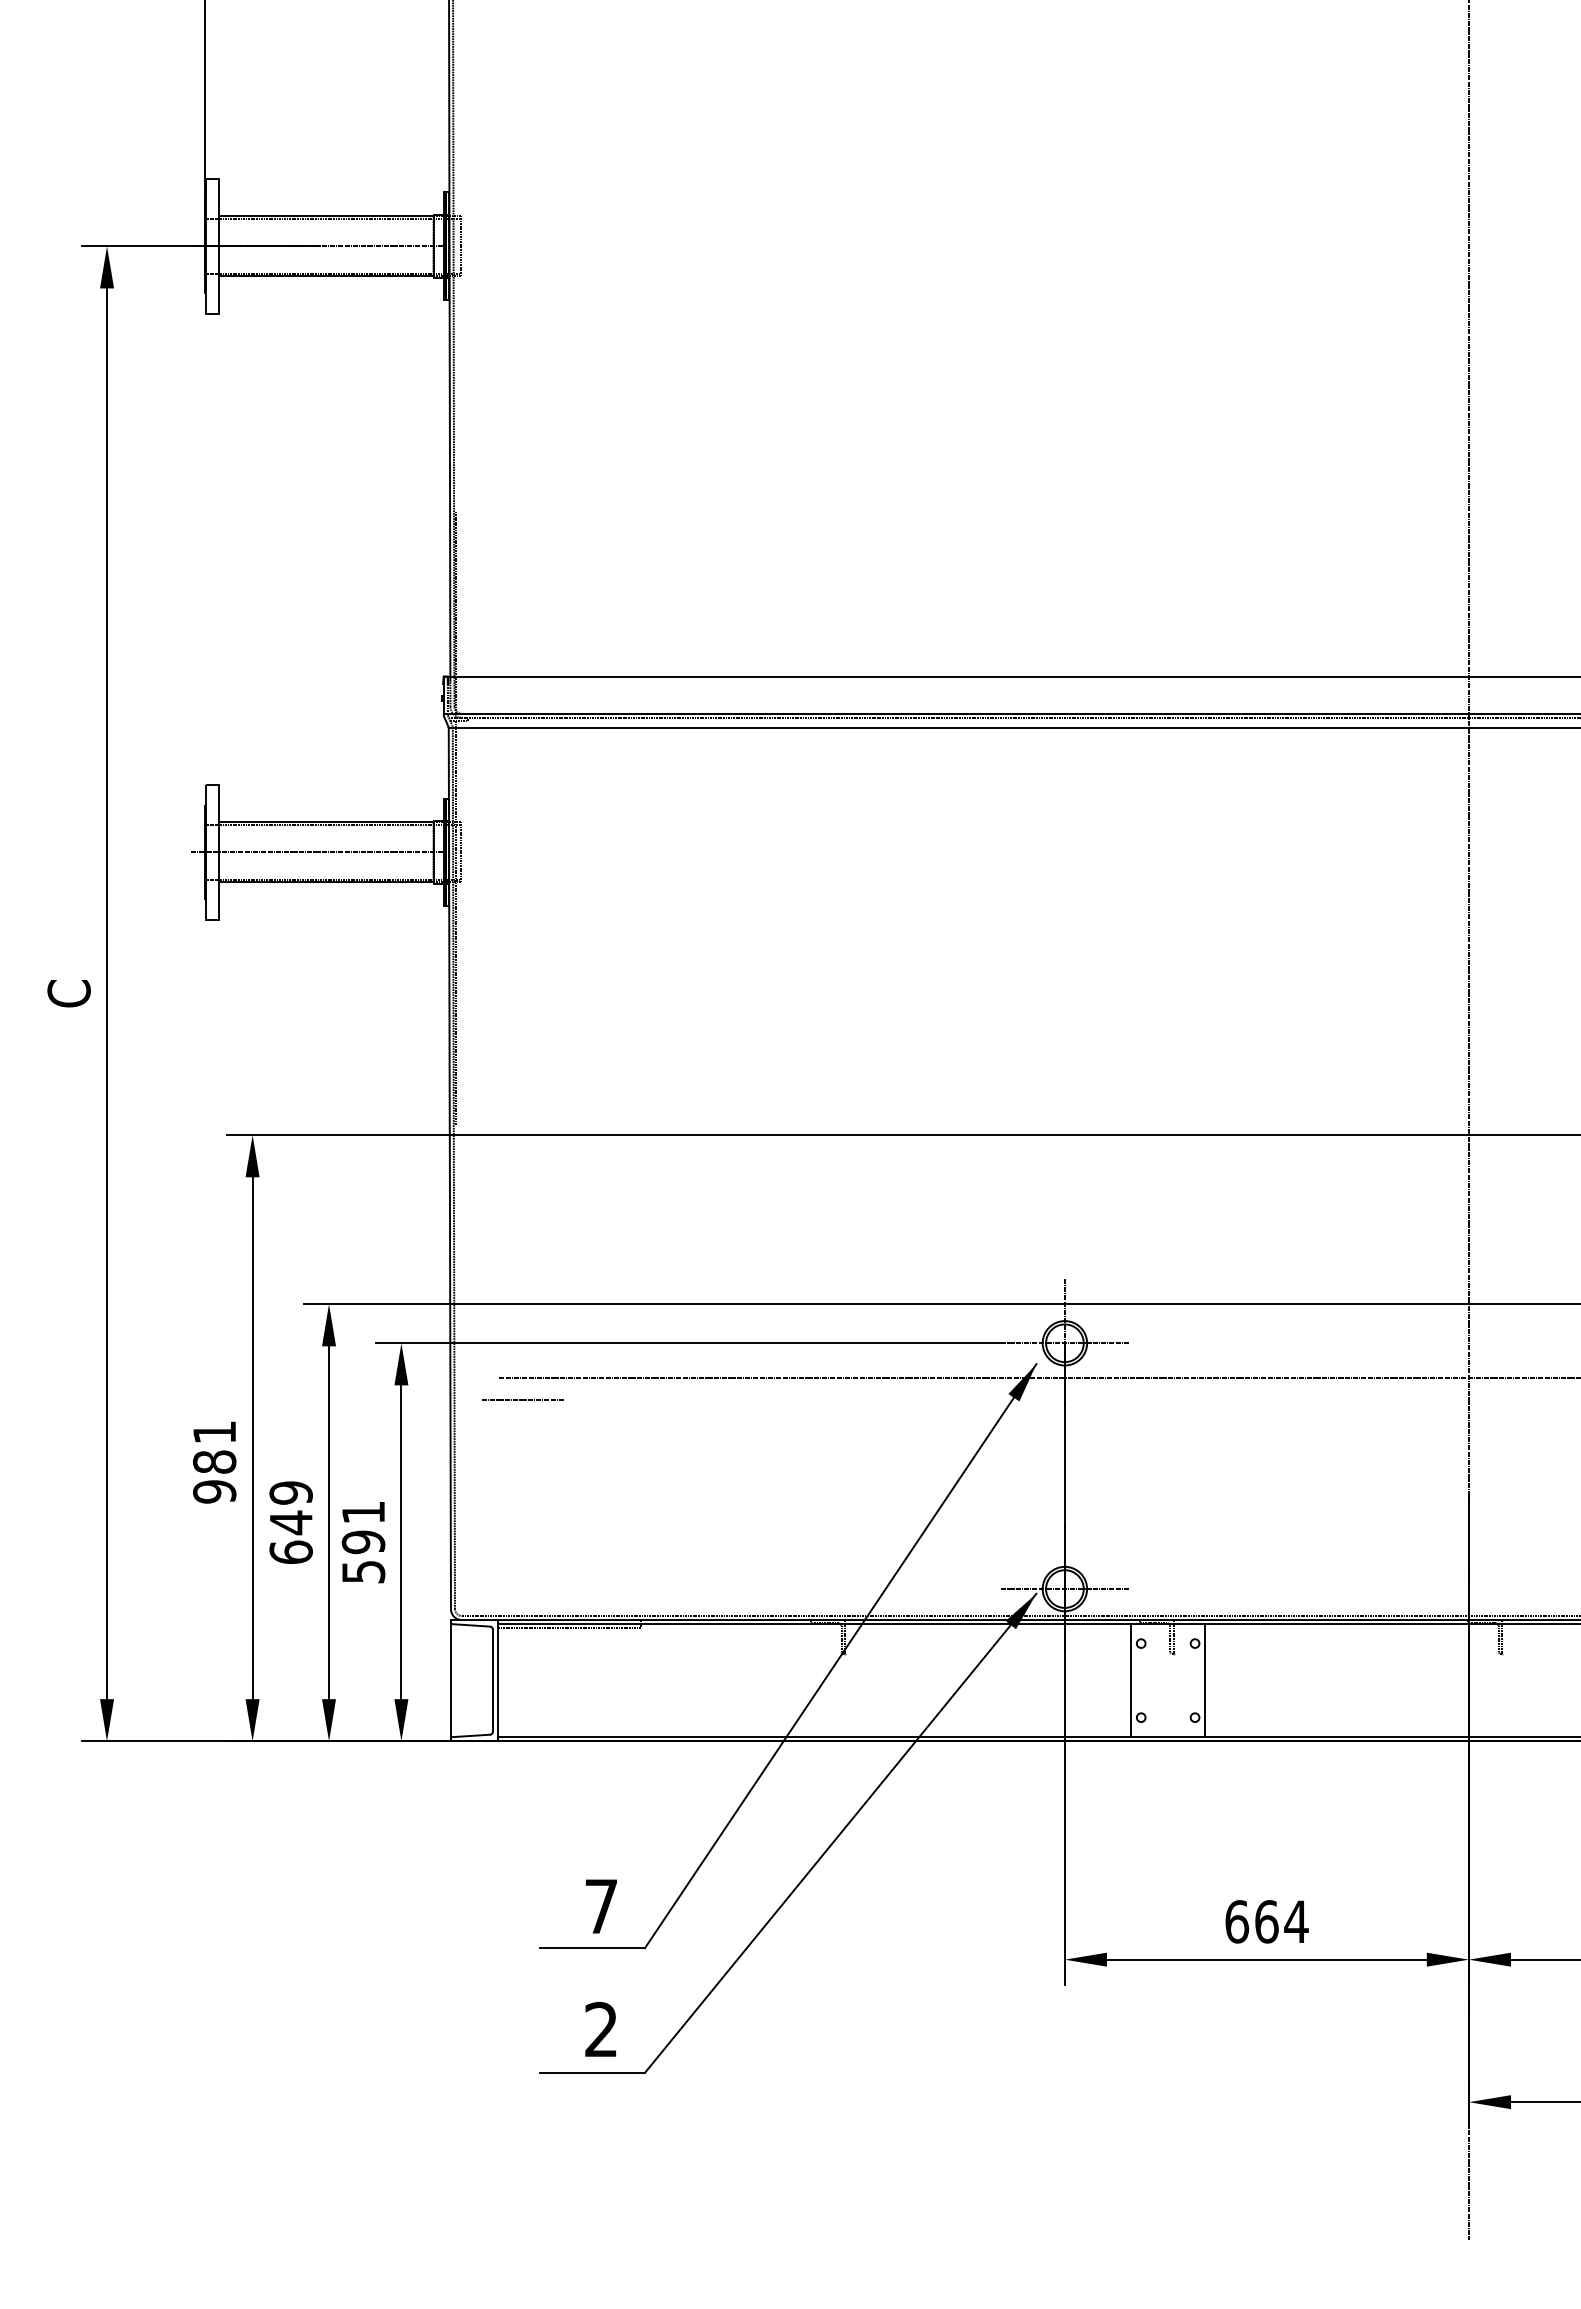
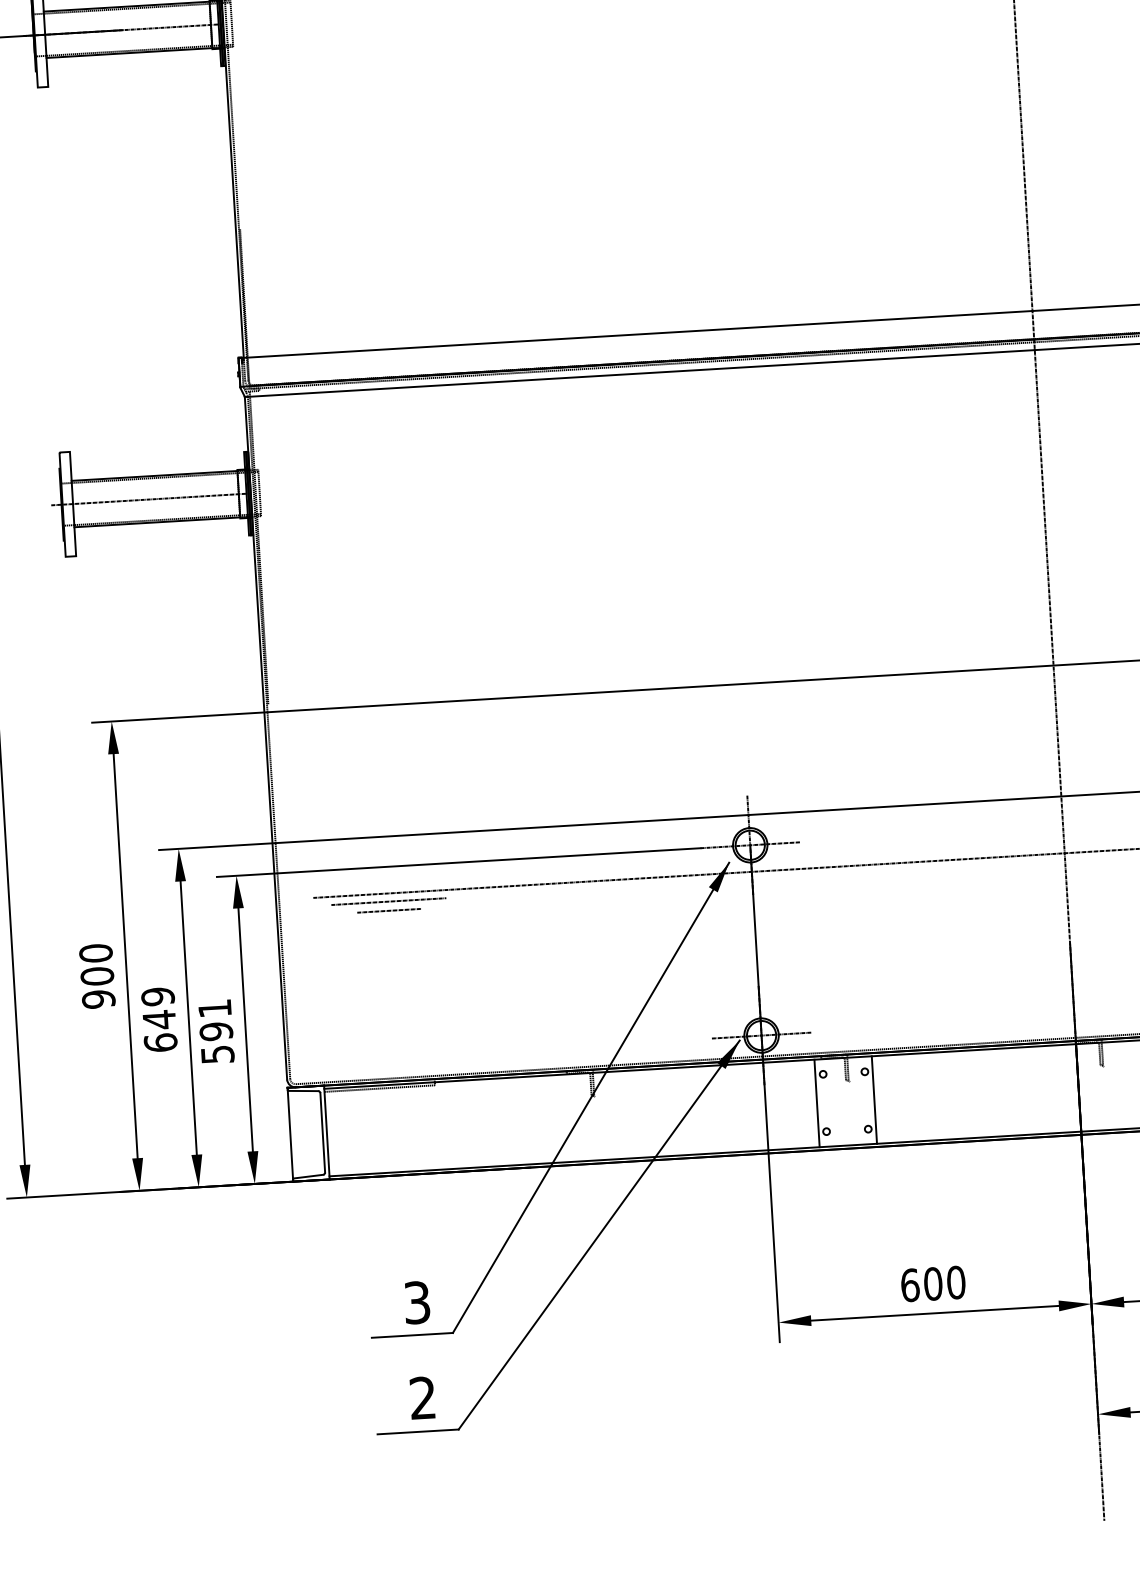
line: (595, 1388) -> (388, 901), added
line: (522, 1399) -> (388, 910), moved
text: (214, 1446) -> (96, 964), 981 -> 900
text: (601, 1906) -> (417, 1302), 7 -> 3
text: (1281, 1921) -> (944, 1283), 664 -> 600

